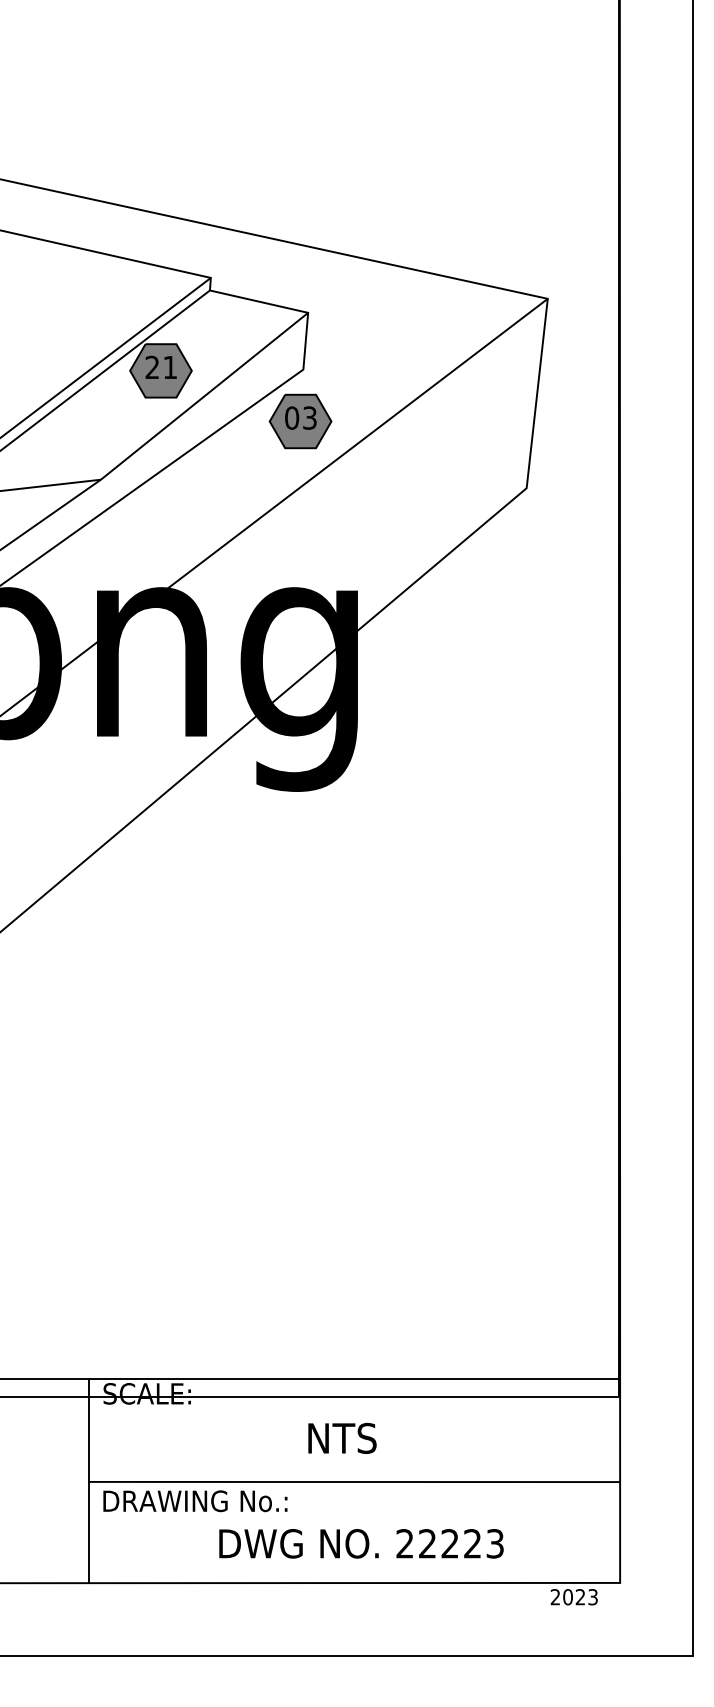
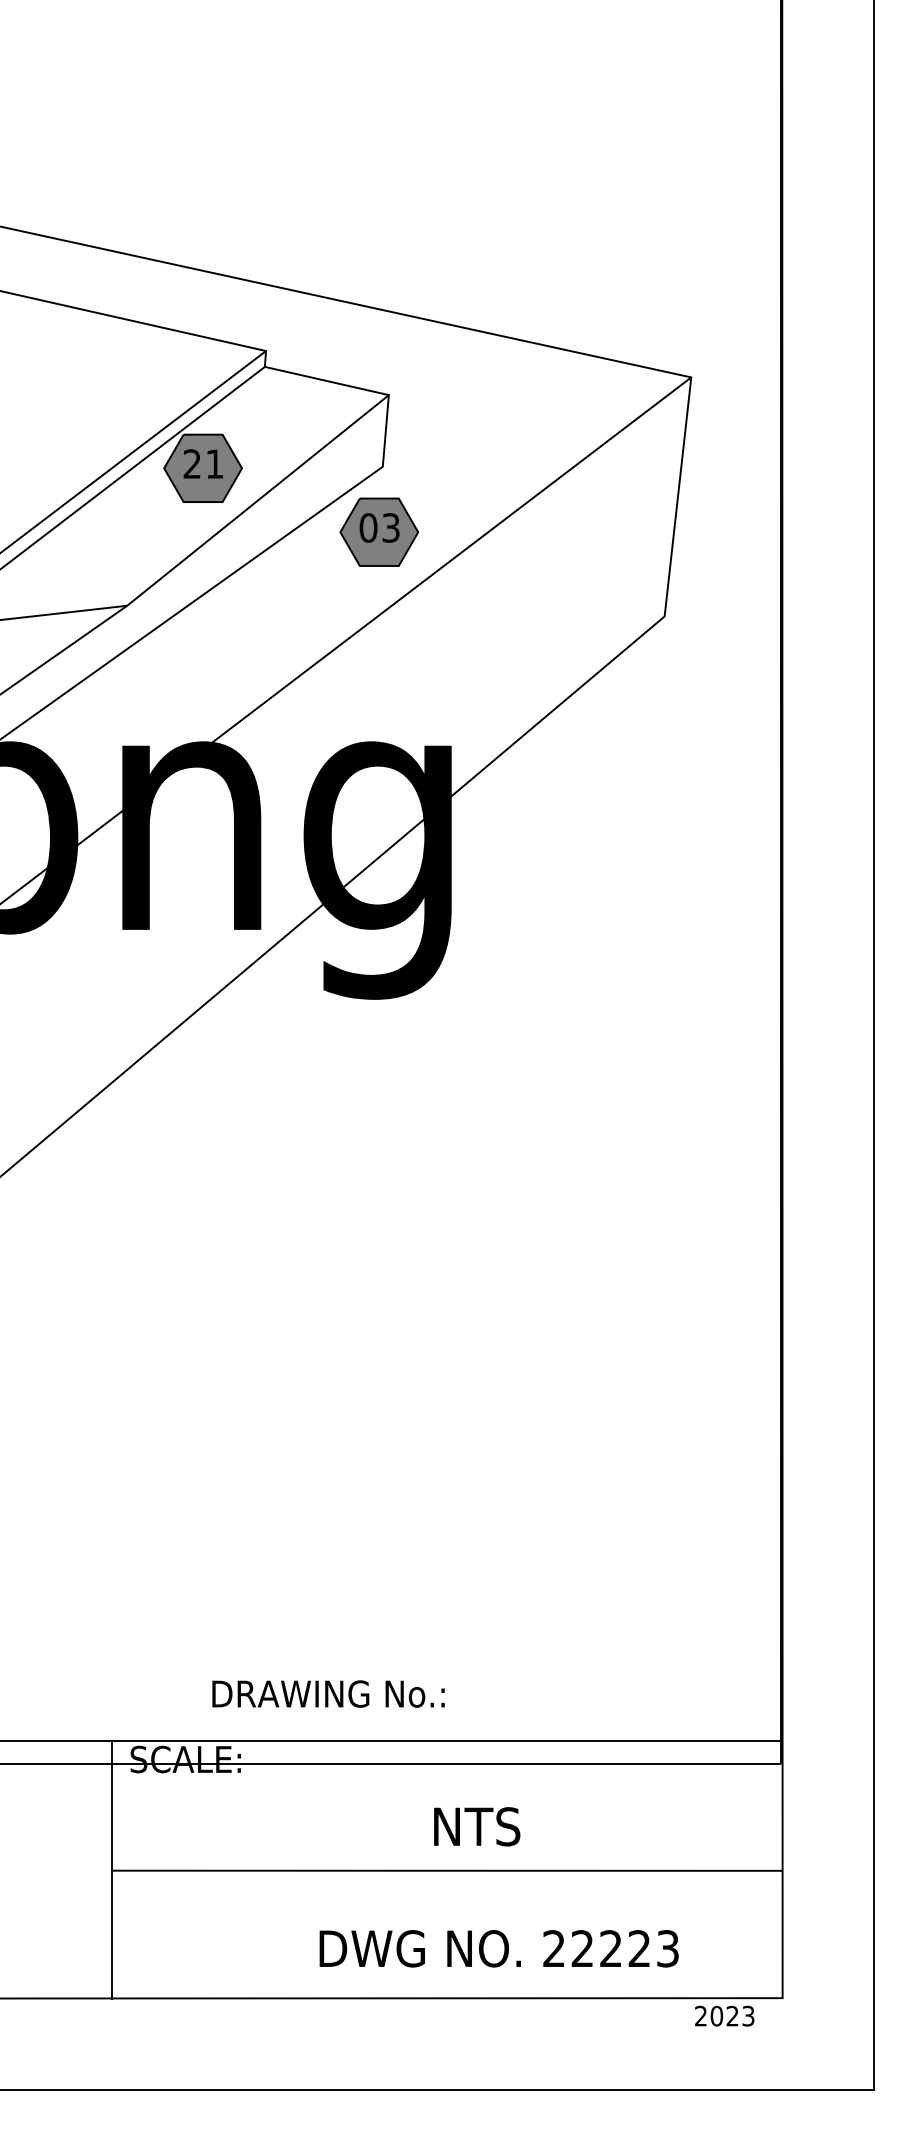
text: (342, 1438) -> (477, 1826), moved
text: (195, 1500) -> (328, 1693), moved
text: (360, 1543) -> (498, 1948), moved

